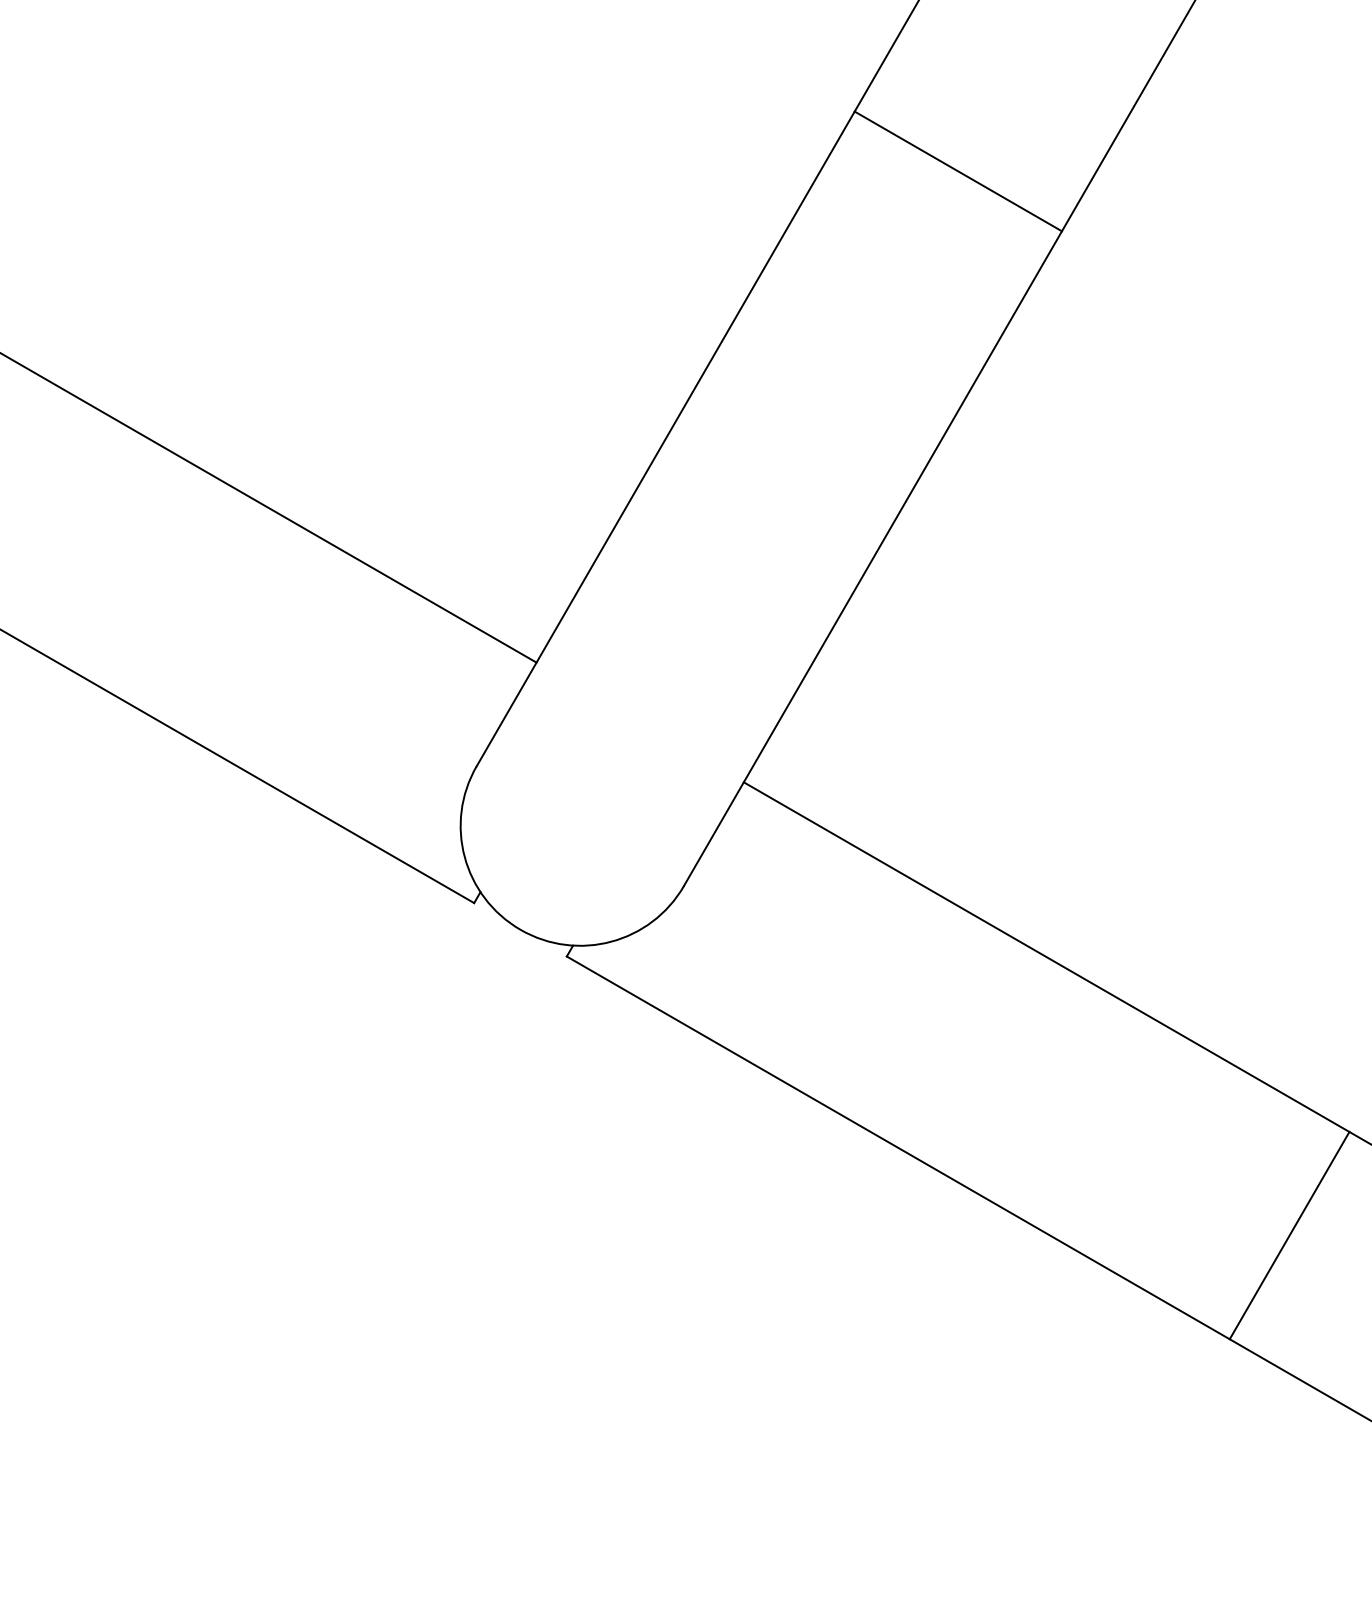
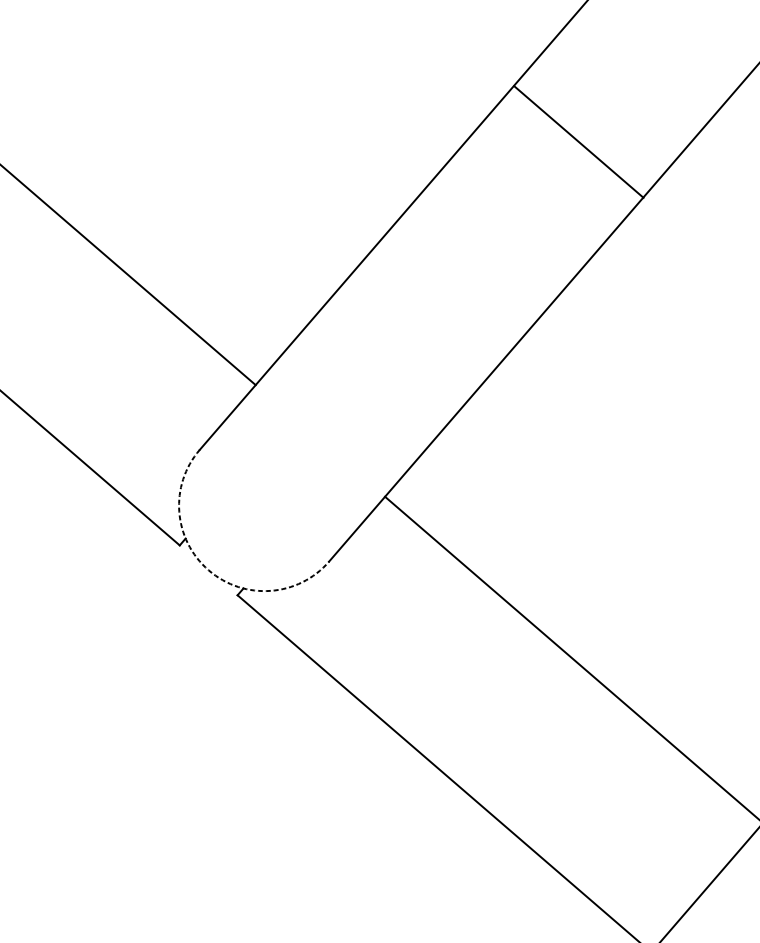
line: (957, 171) -> (578, 141), moved
arc: (520, 929) -> (208, 570), solid -> dashed

